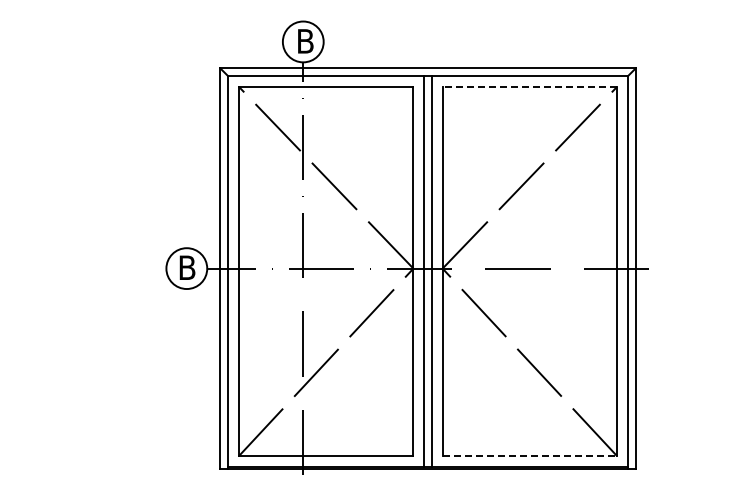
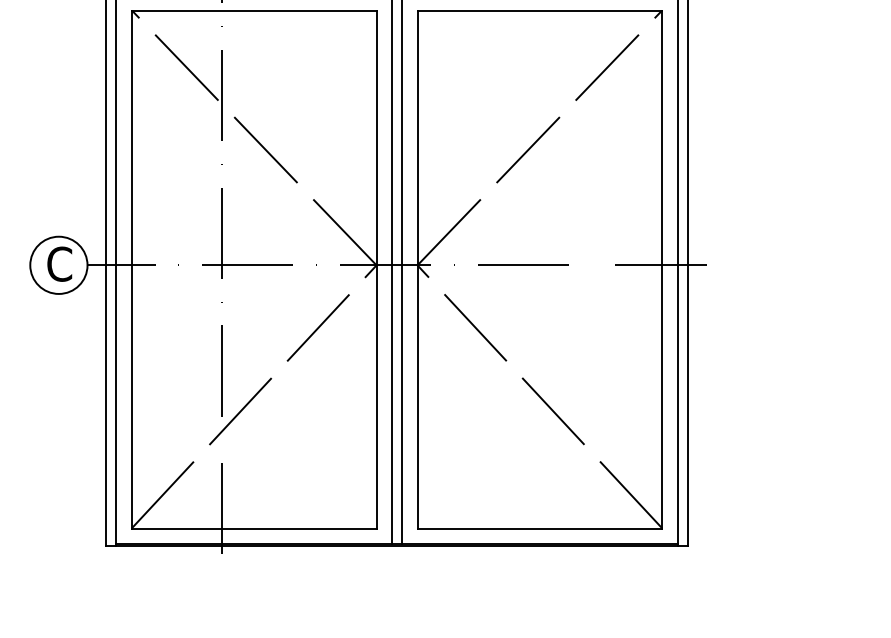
line: (529, 86) -> (539, 10), dashed -> solid
text: (187, 267) -> (59, 263), B -> C
line: (530, 456) -> (540, 528), dashed -> solid

